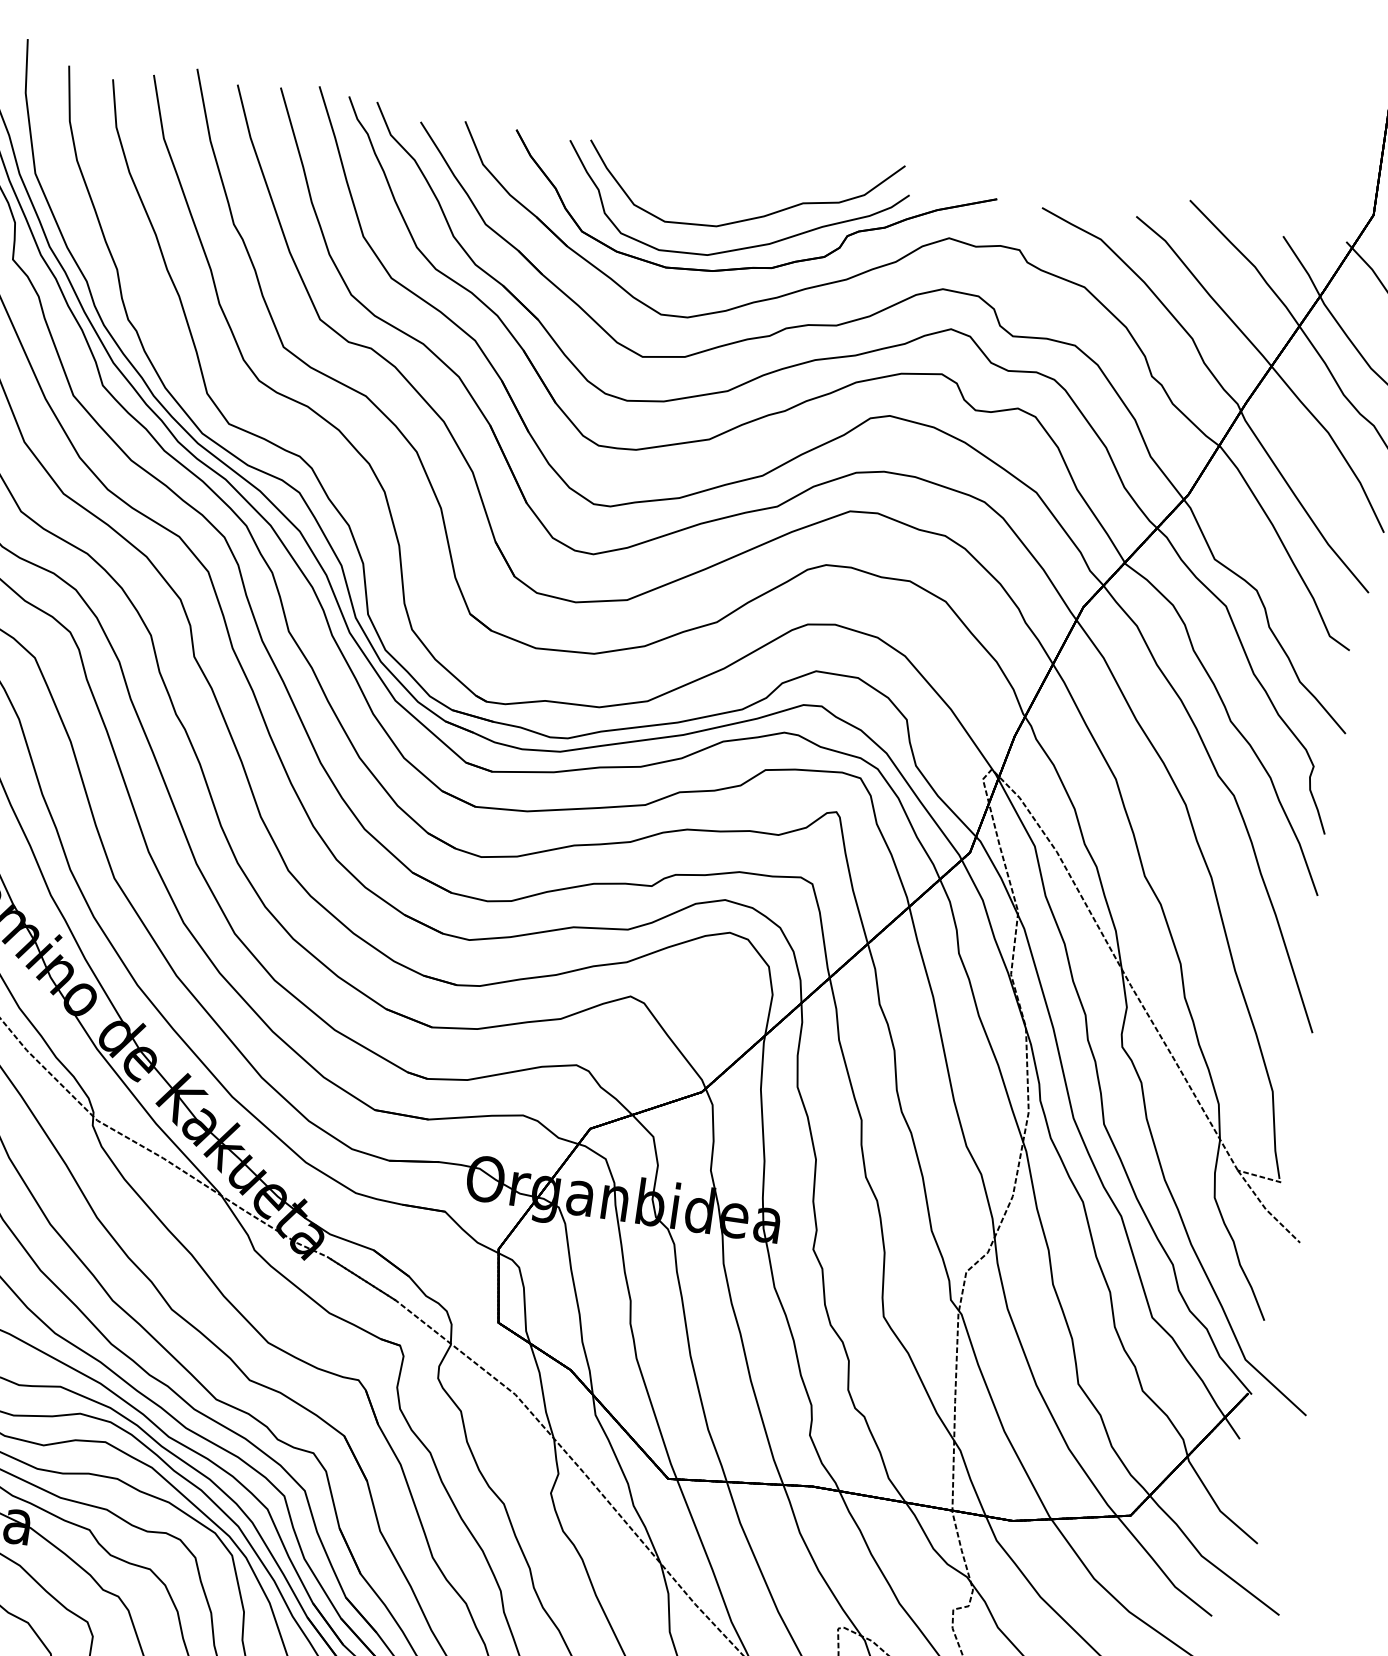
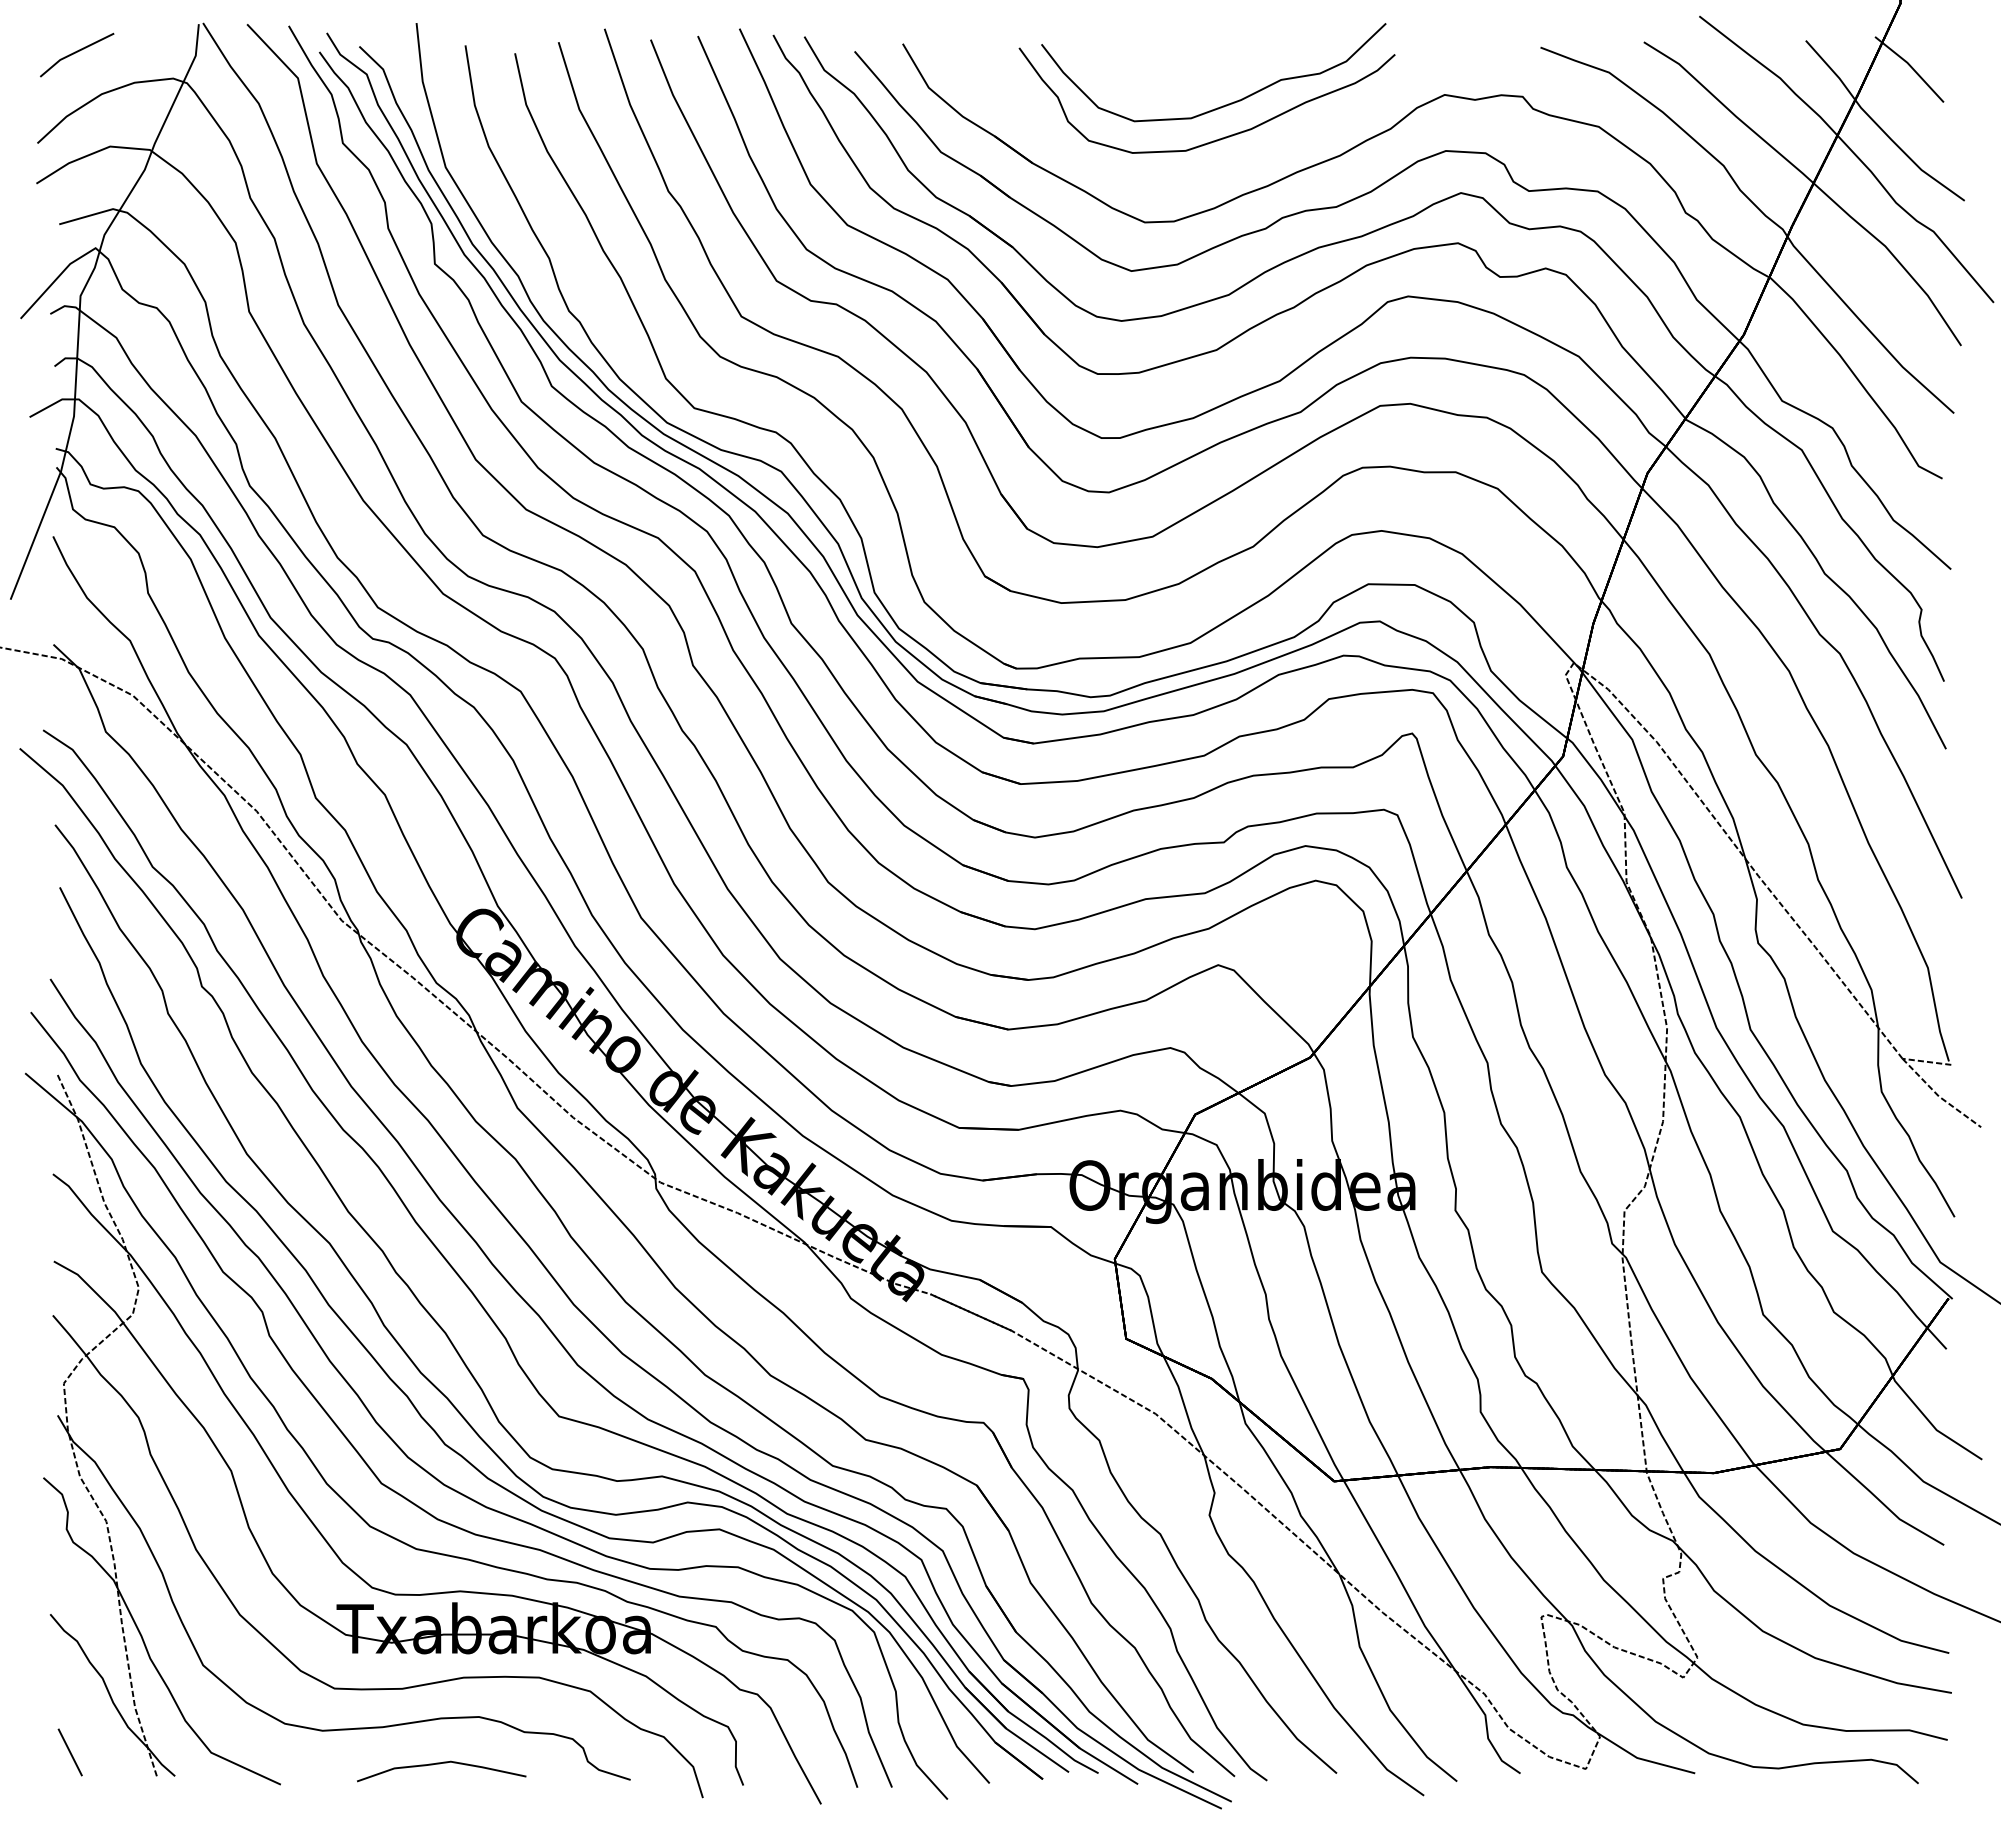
part: (751, 266) -> (1235, 156), removed

